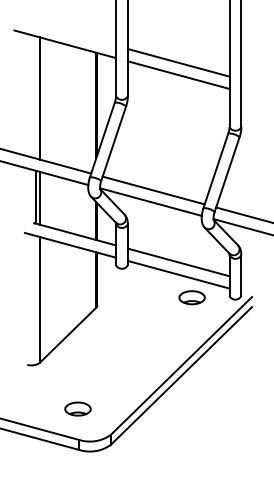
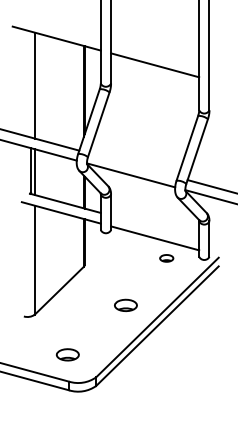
line: (178, 62) -> (154, 54), removed
line: (153, 190) -> (133, 165), removed
line: (178, 262) -> (154, 227), removed
part: (191, 297) -> (166, 258), size x0.6
part: (144, 351) -> (125, 304), added

